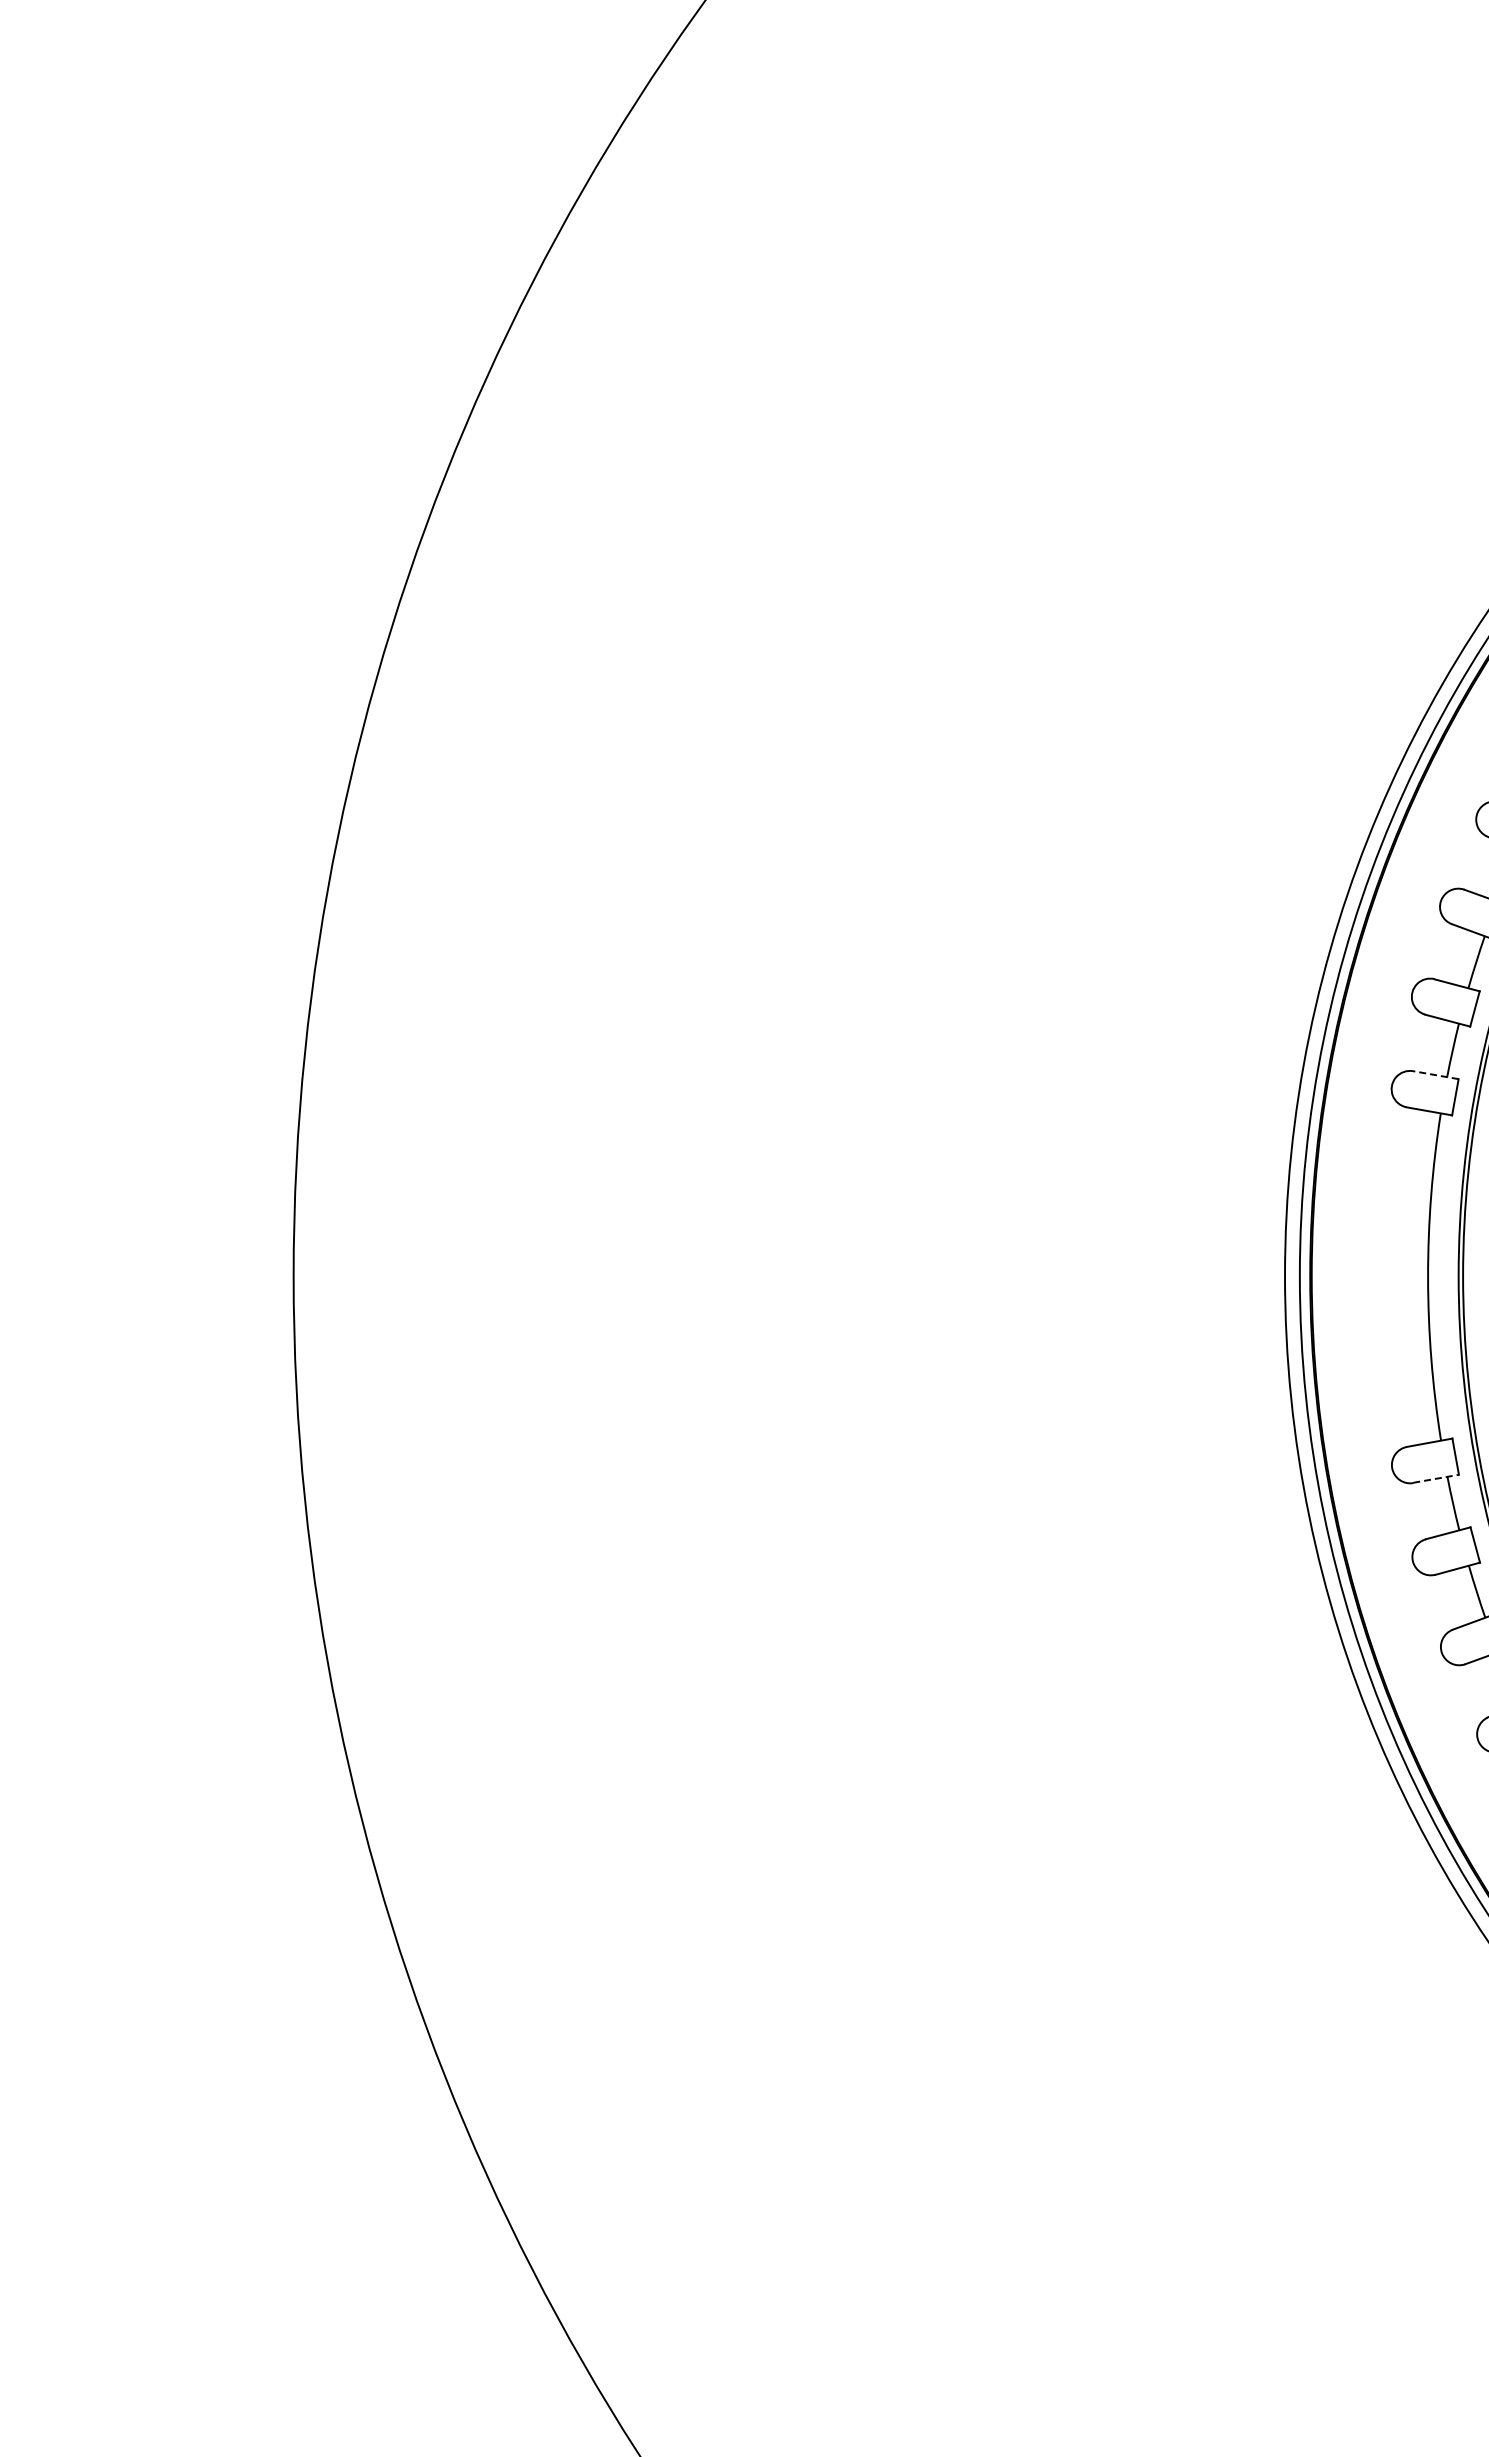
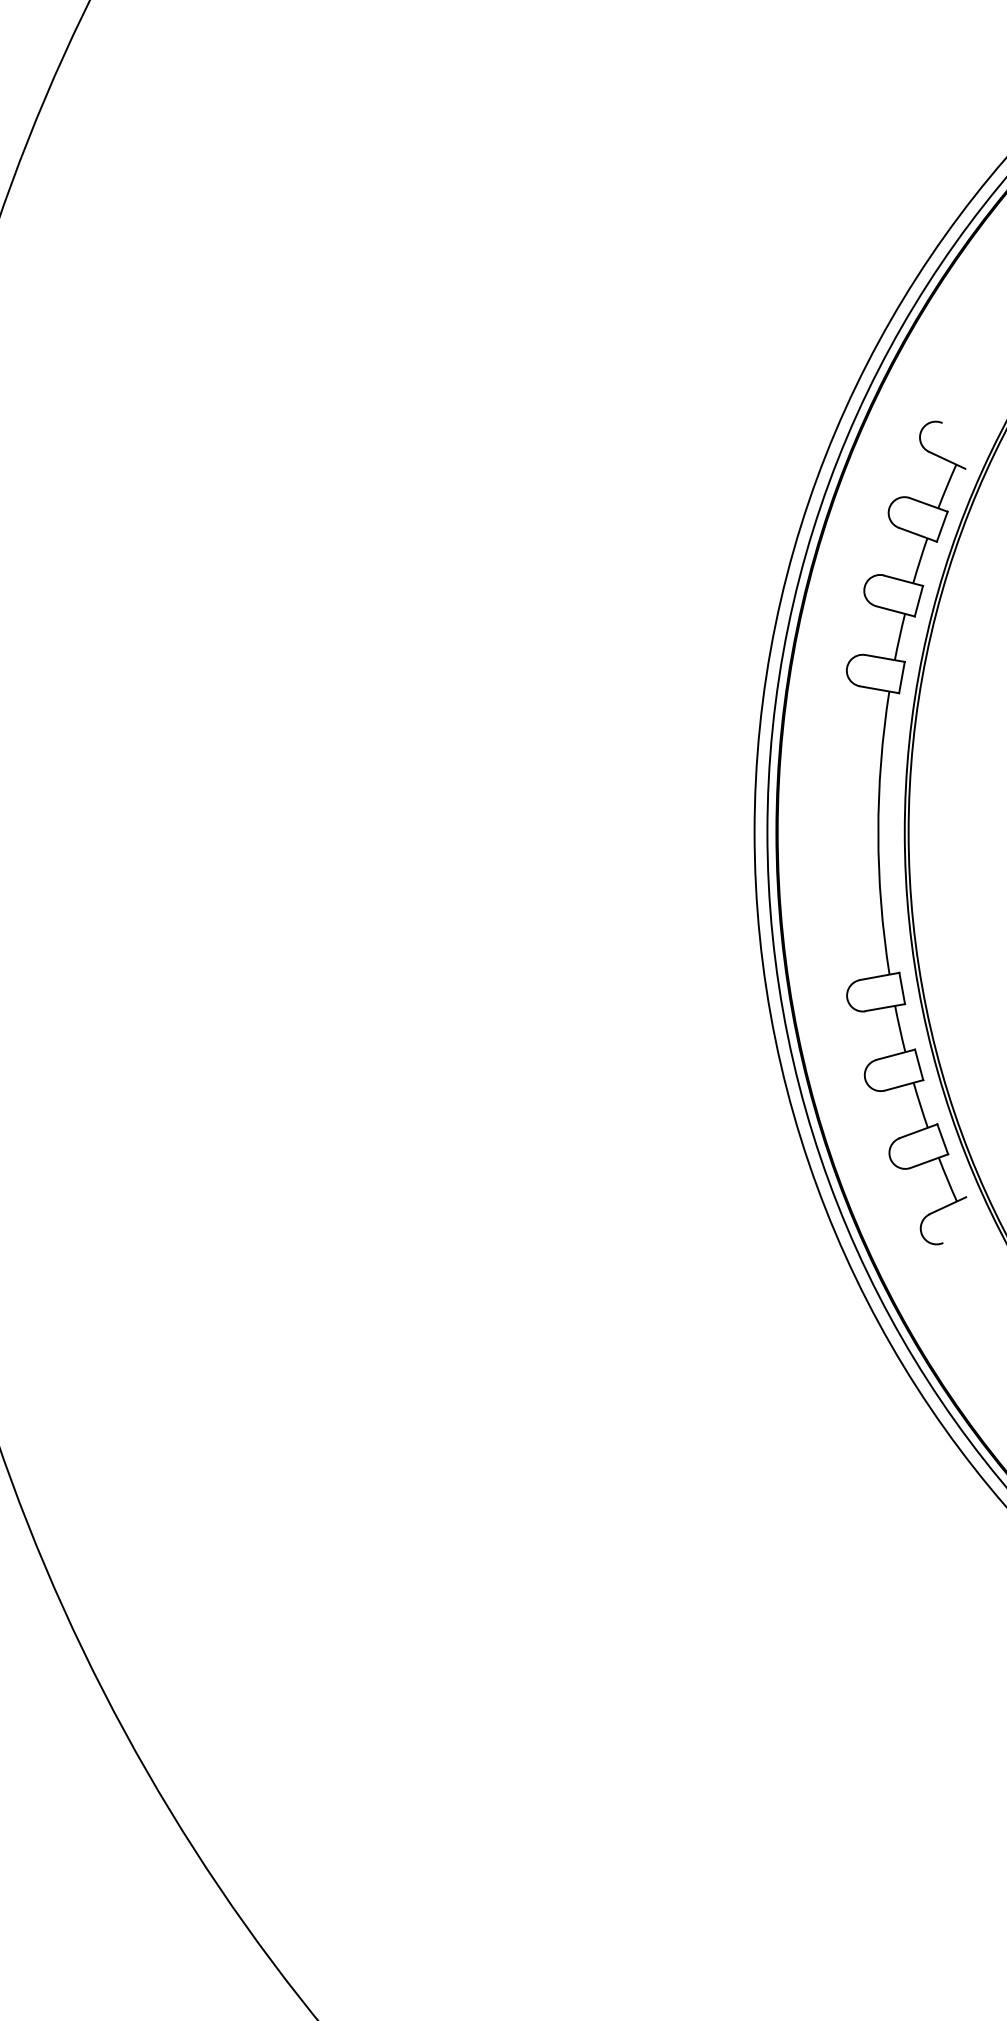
line: (1435, 1075) -> (884, 658), dashed -> solid
line: (1436, 1478) -> (885, 1007), dashed -> solid

